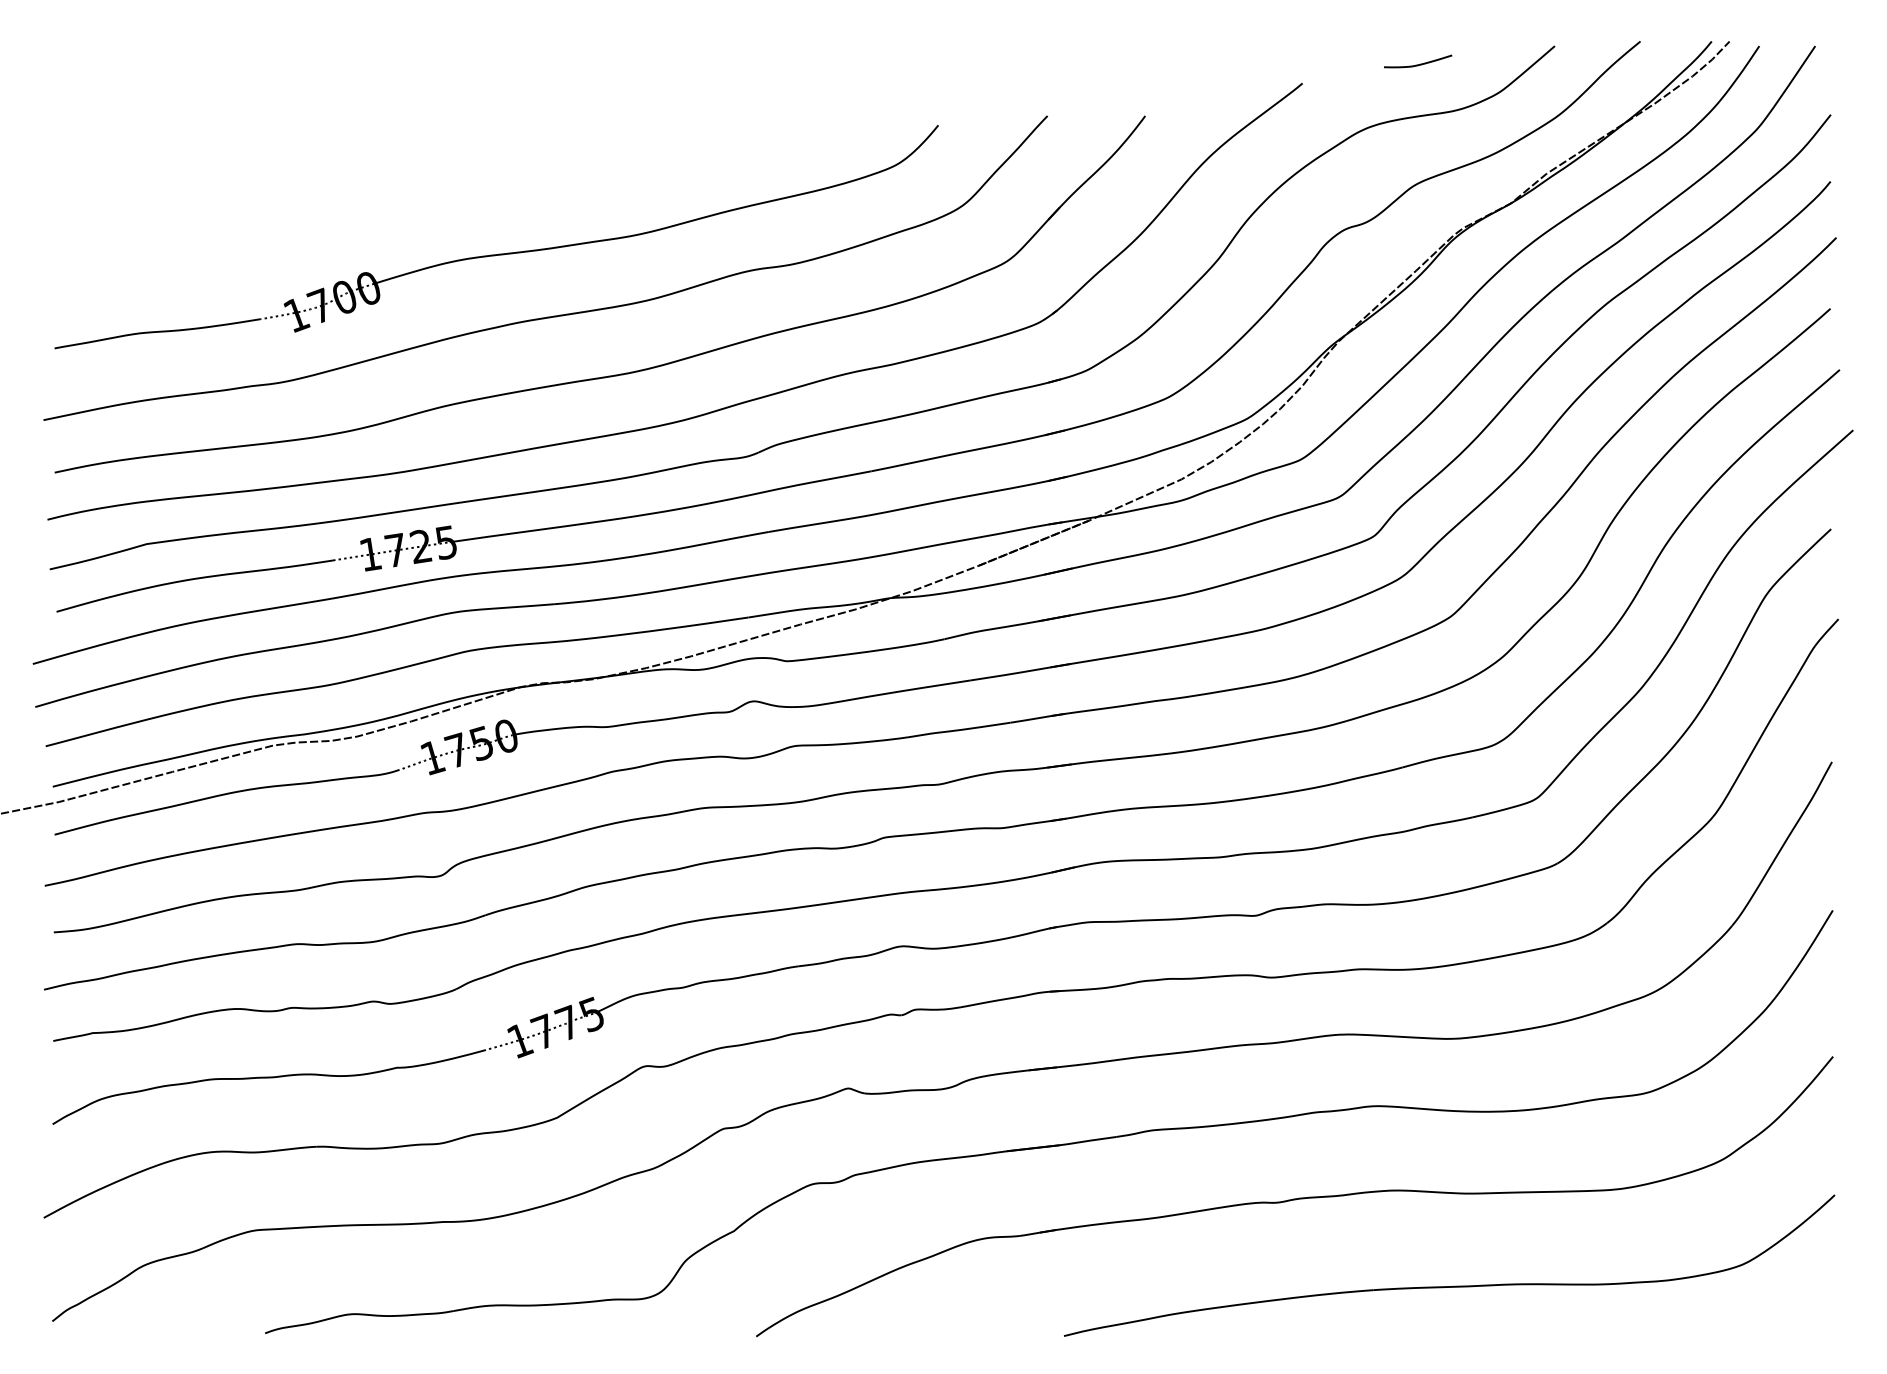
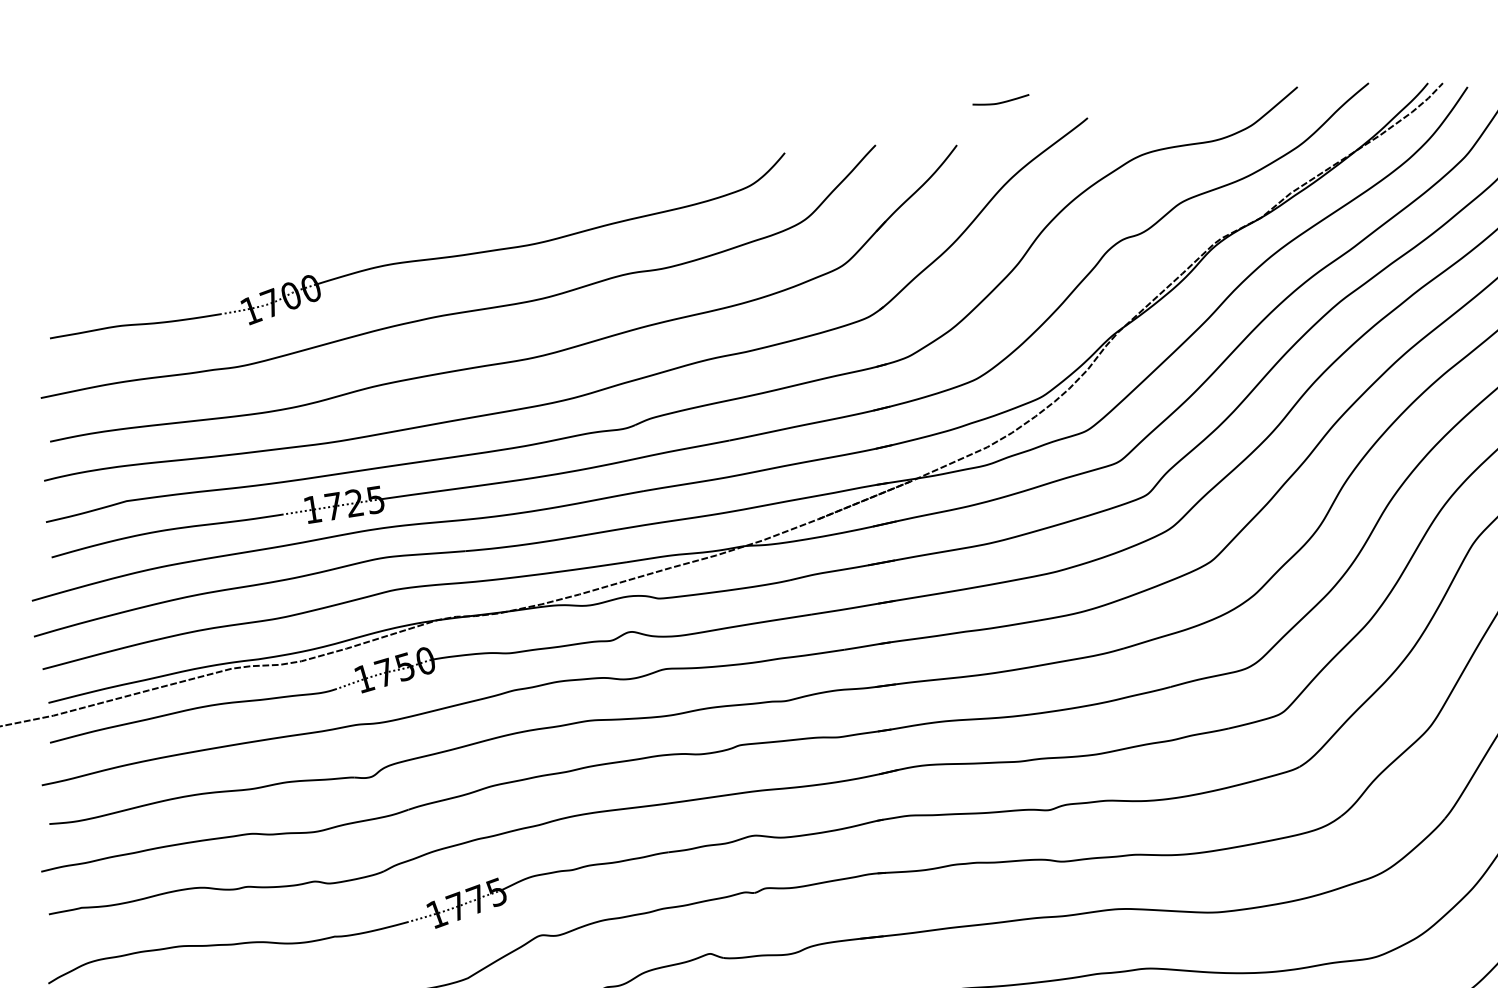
curve: (1420, 63) -> (1002, 101), moved

